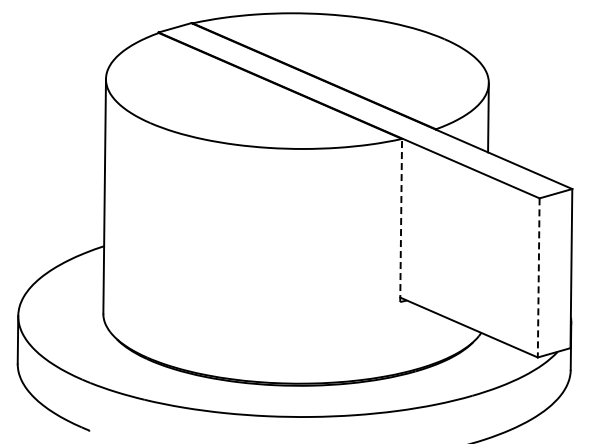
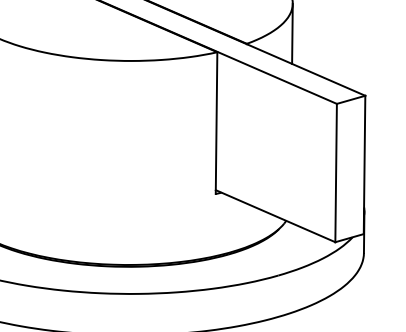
line: (401, 220) -> (216, 123), dashed -> solid
line: (538, 277) -> (335, 172), dashed -> solid

